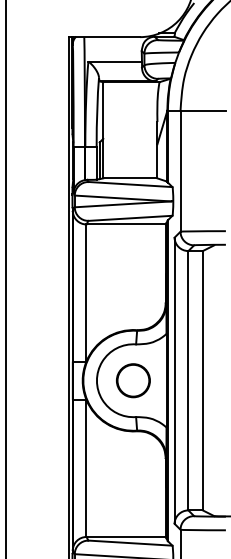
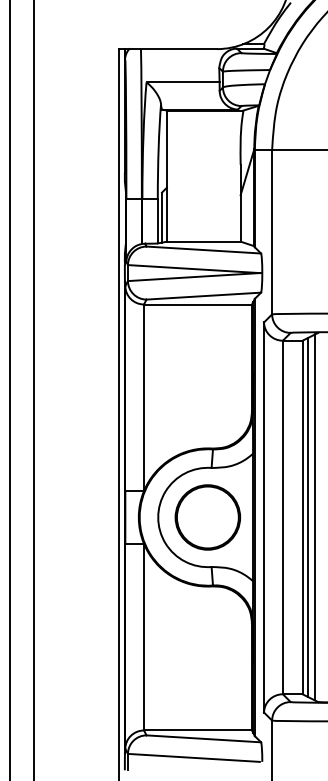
part: (133, 380) -> (207, 517), size x1.43
line: (207, 380) -> (308, 517), added
line: (212, 380) -> (315, 517), added

